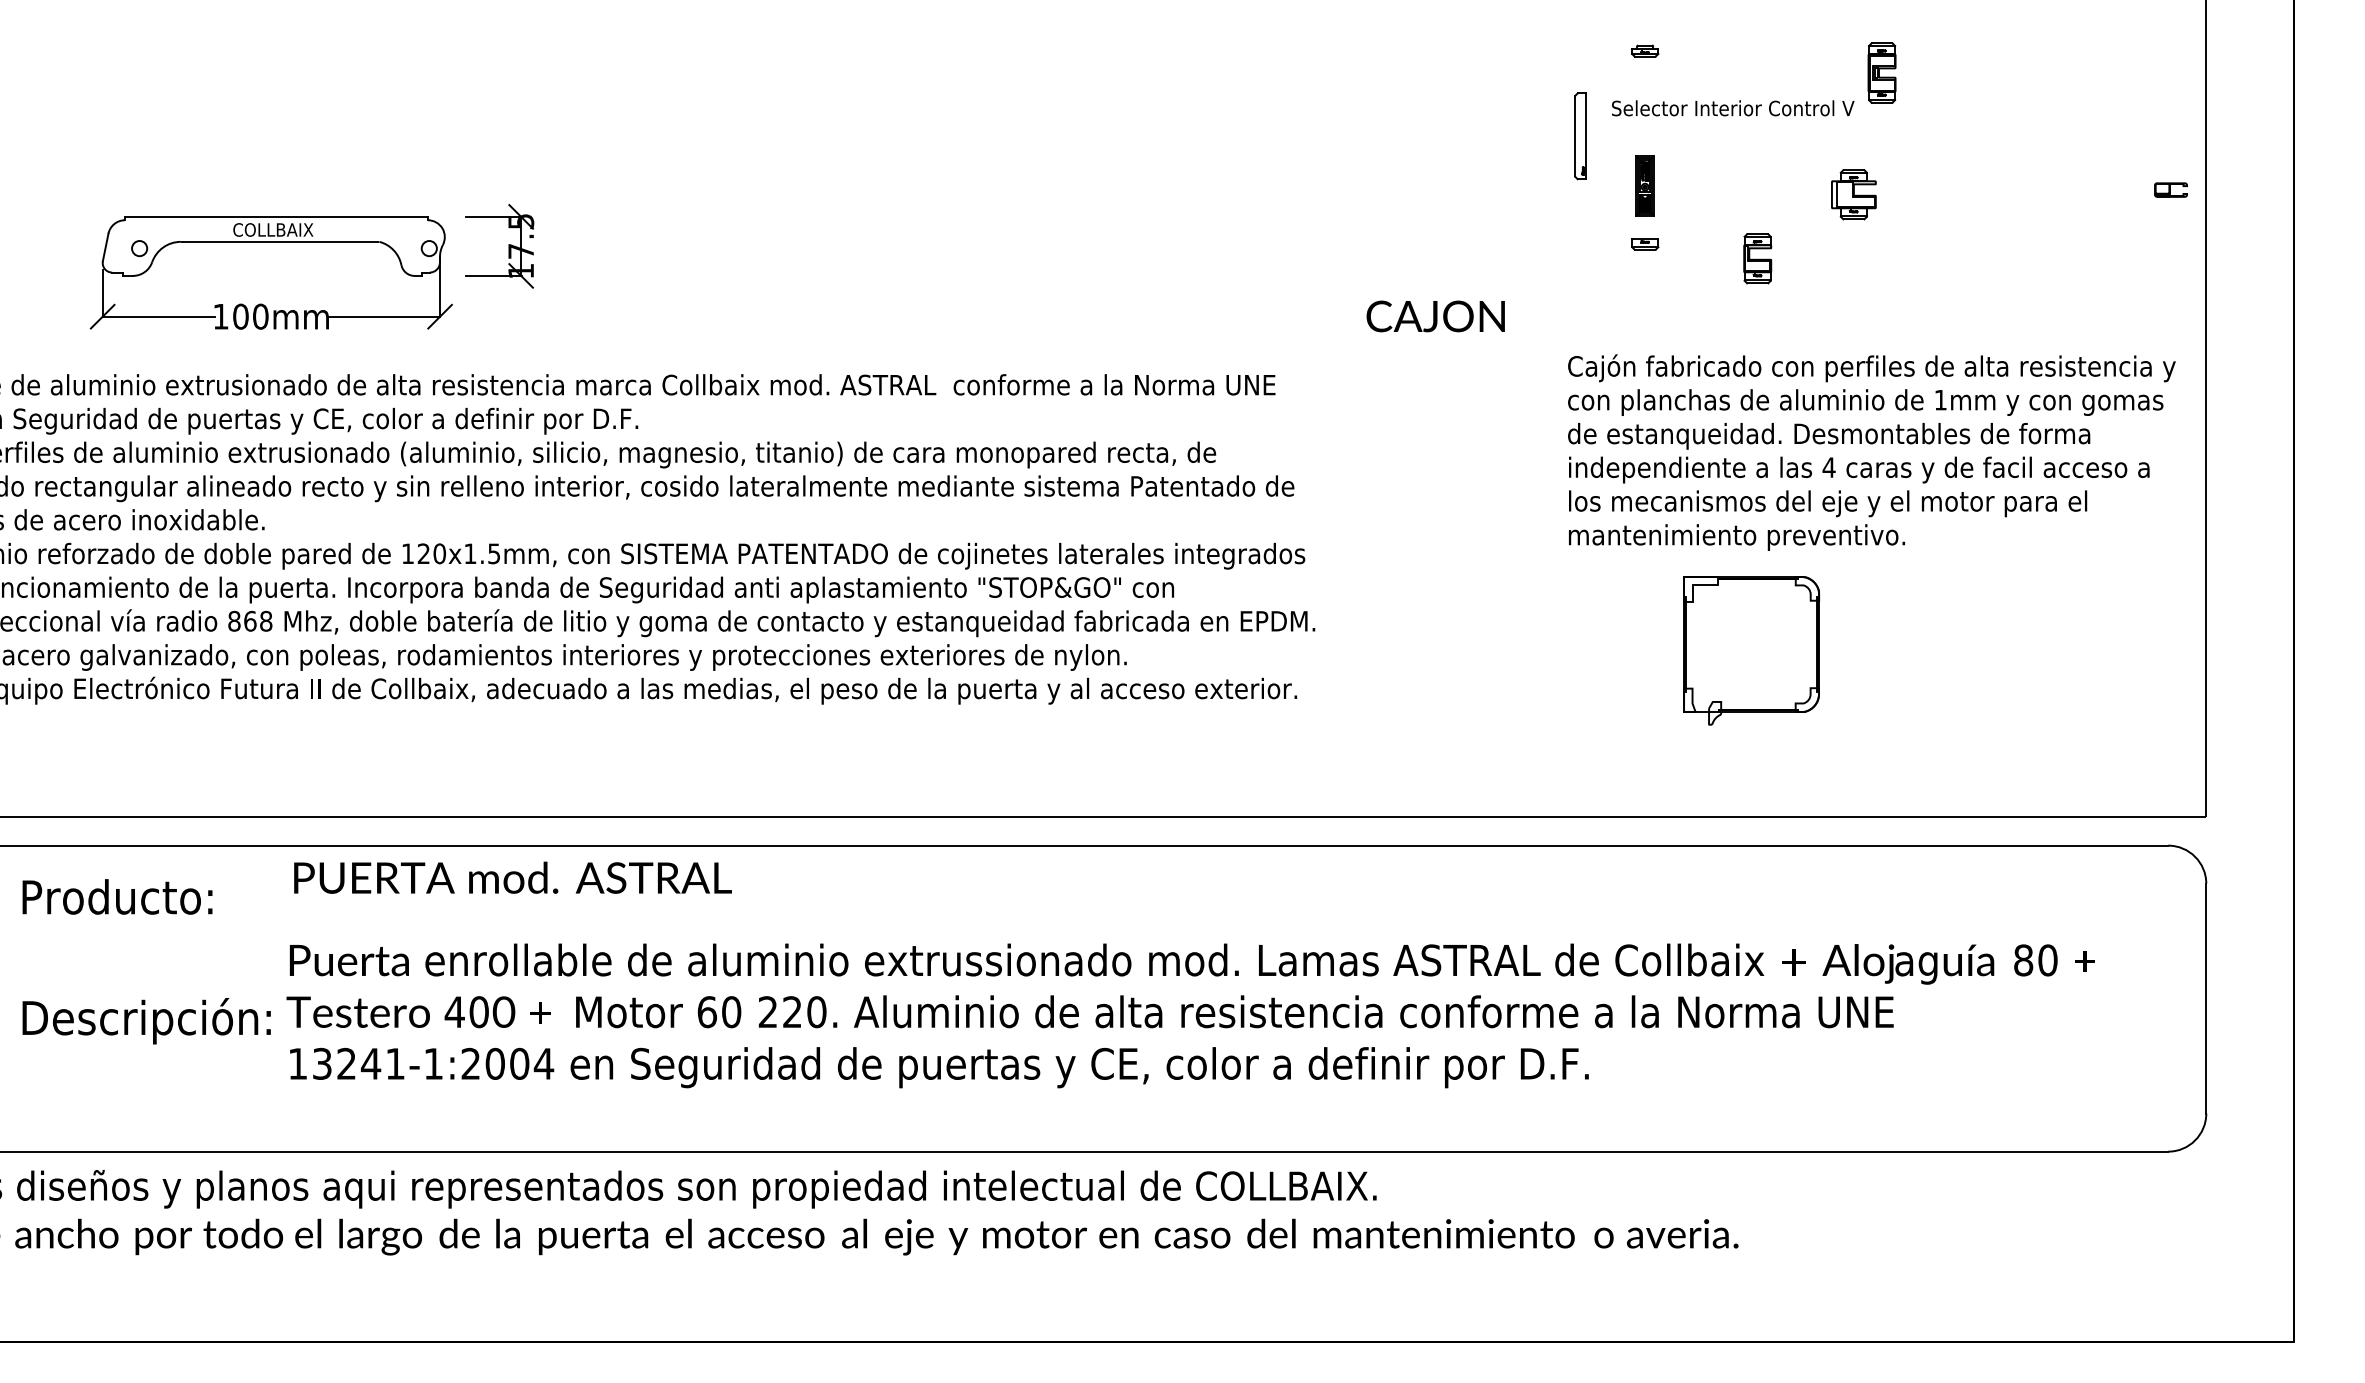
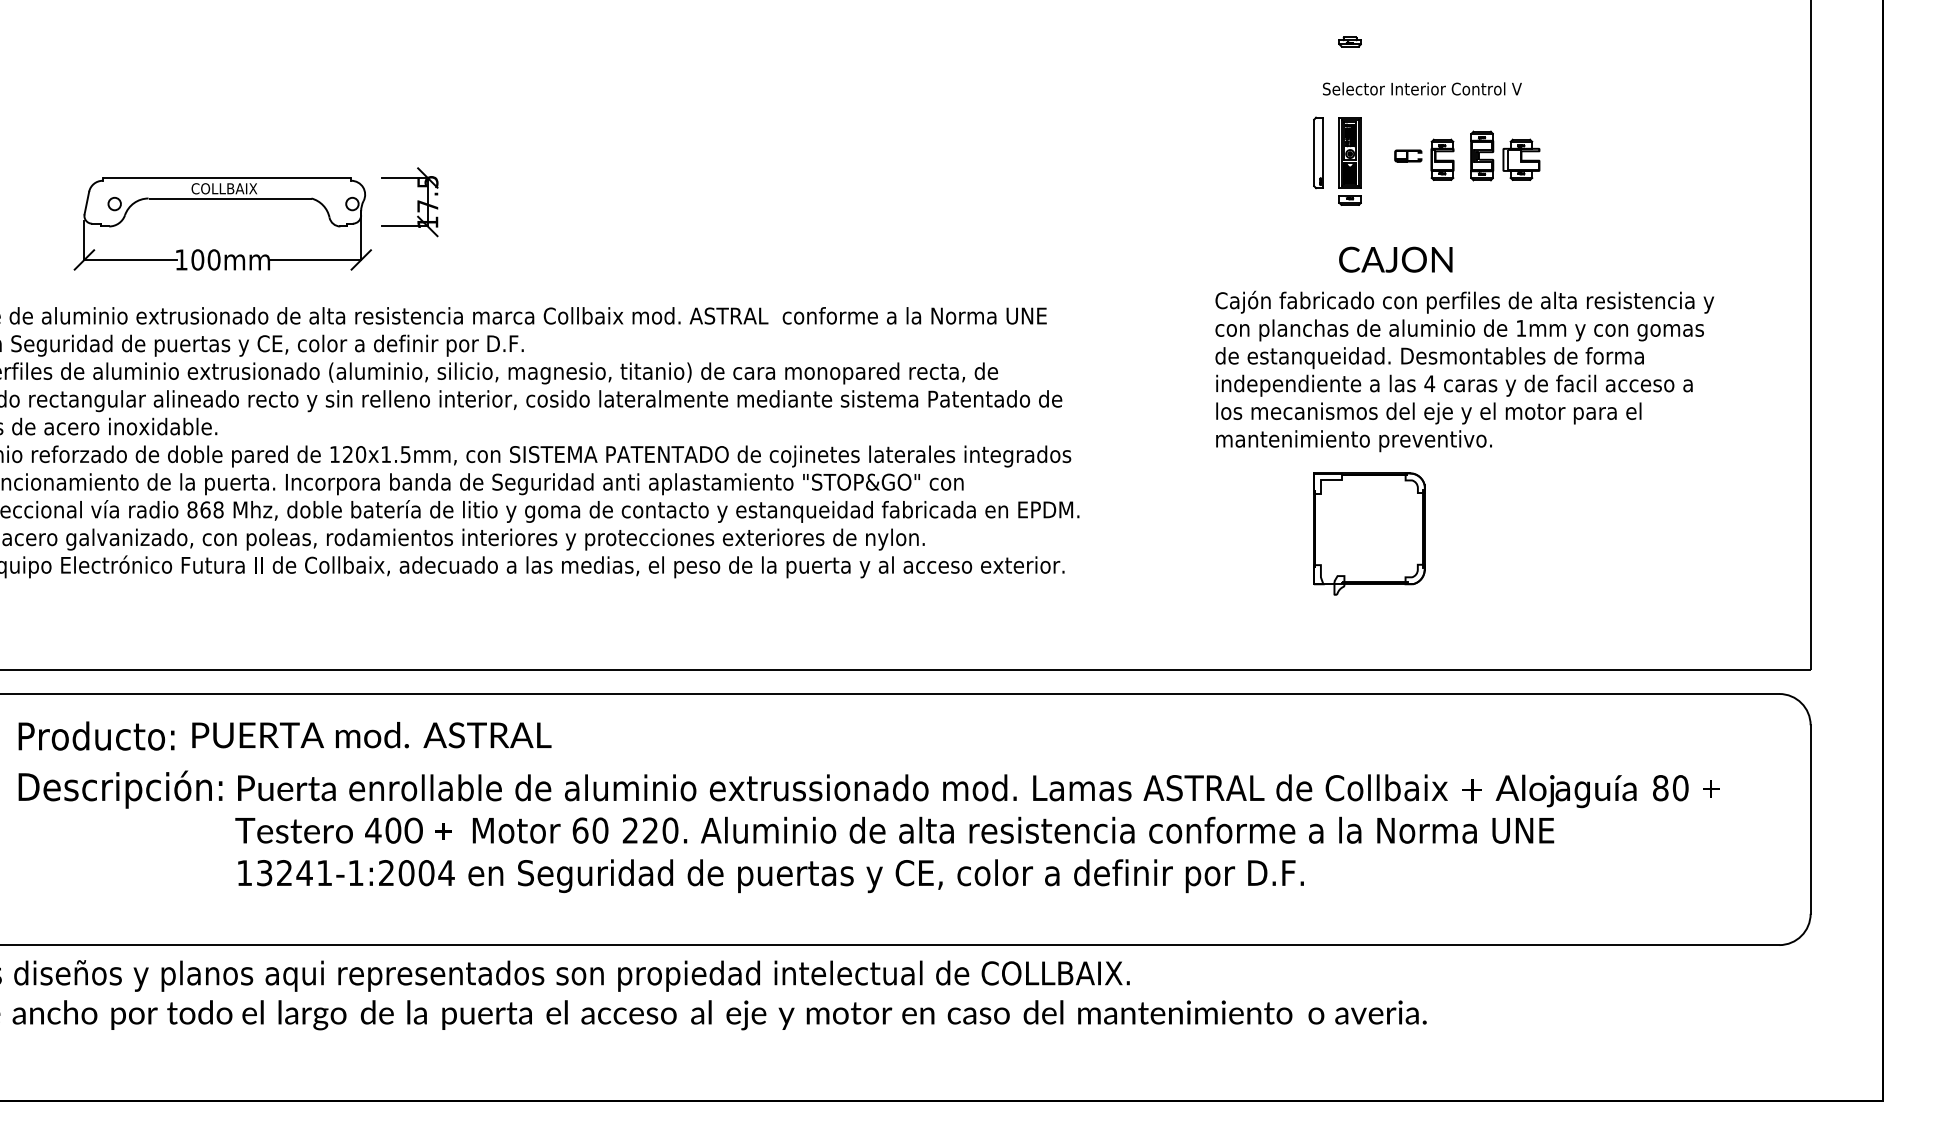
part: (1881, 72) -> (1481, 155), moved
part: (1580, 136) -> (1318, 153), moved
part: (1644, 185) -> (1349, 152), size x1.43
part: (2170, 189) -> (1407, 155), moved
part: (1757, 258) -> (1442, 159), moved
text: (1435, 316) -> (1395, 259), moved
text: (1871, 452) -> (1464, 371), moved
part: (1751, 650) -> (1369, 533), moved
text: (512, 877) -> (371, 734), moved
text: (146, 1021) -> (120, 789), moved

